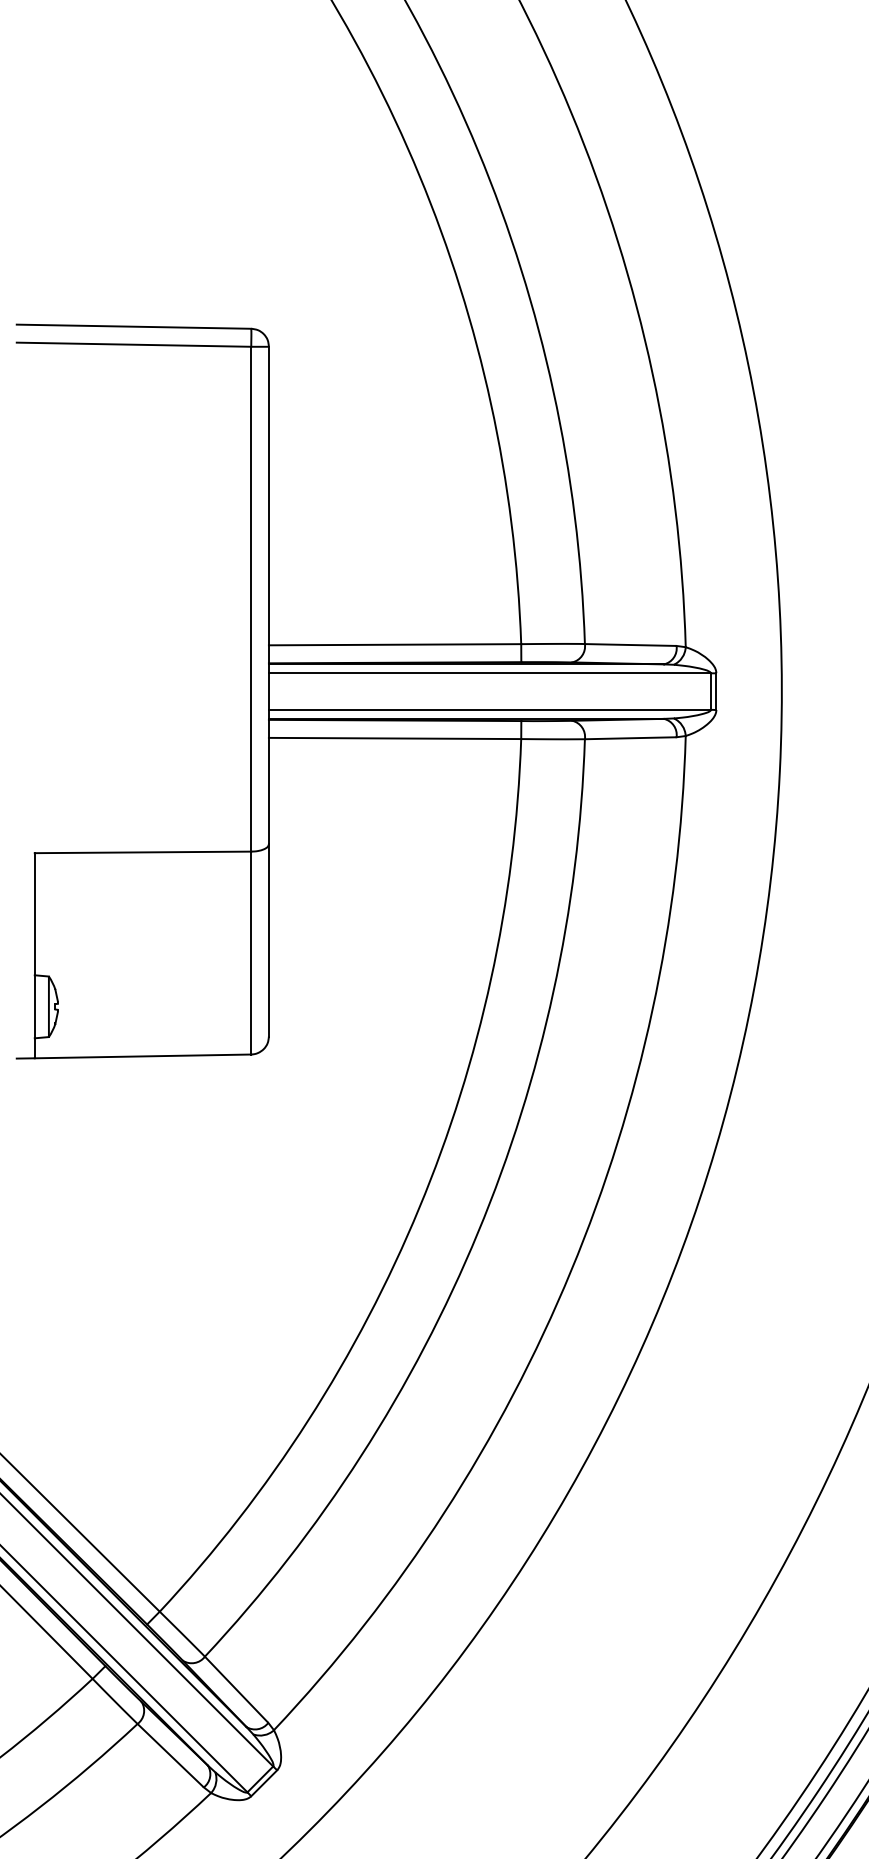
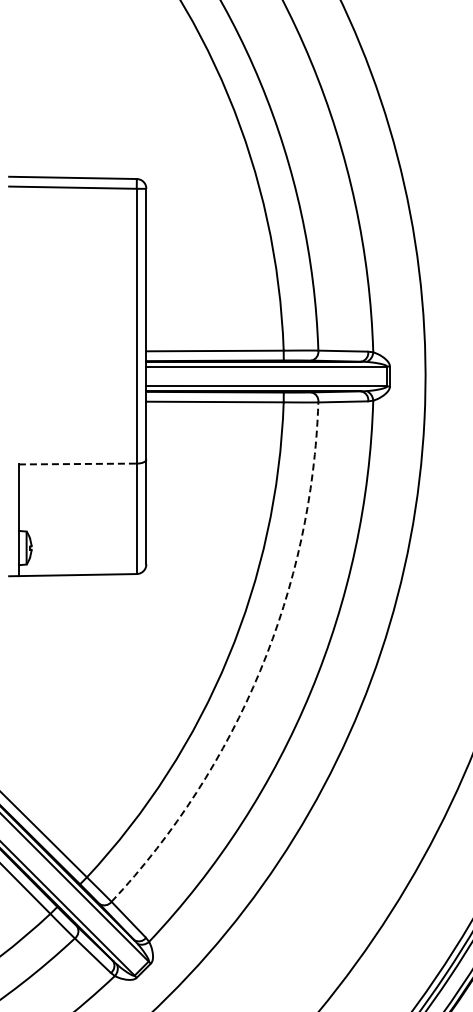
line: (142, 853) -> (77, 464), solid -> dashed
arc: (478, 1231) -> (260, 670), solid -> dashed

